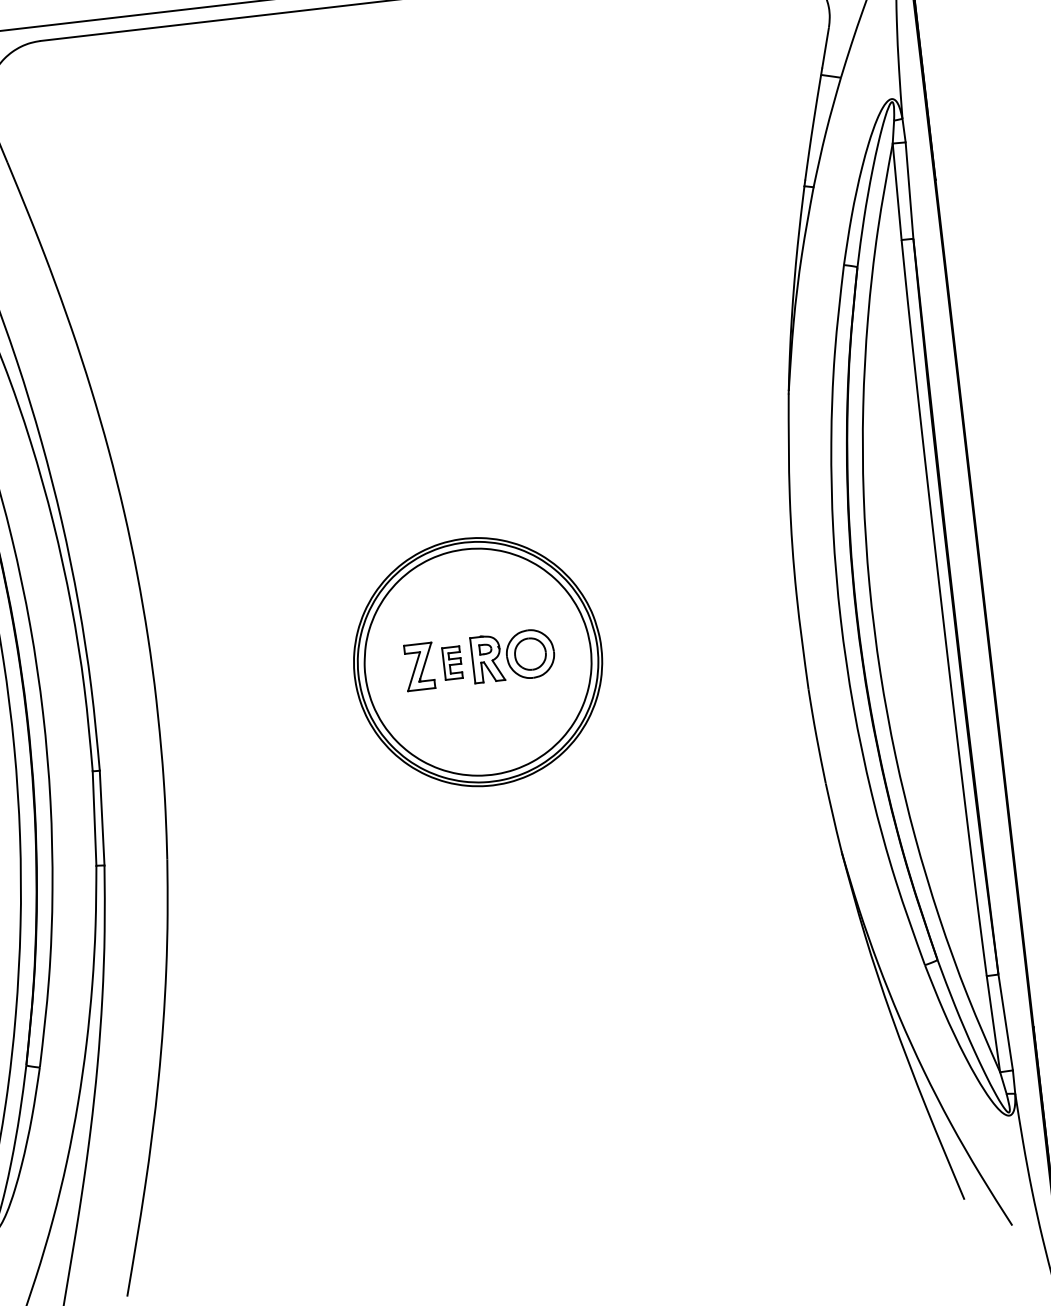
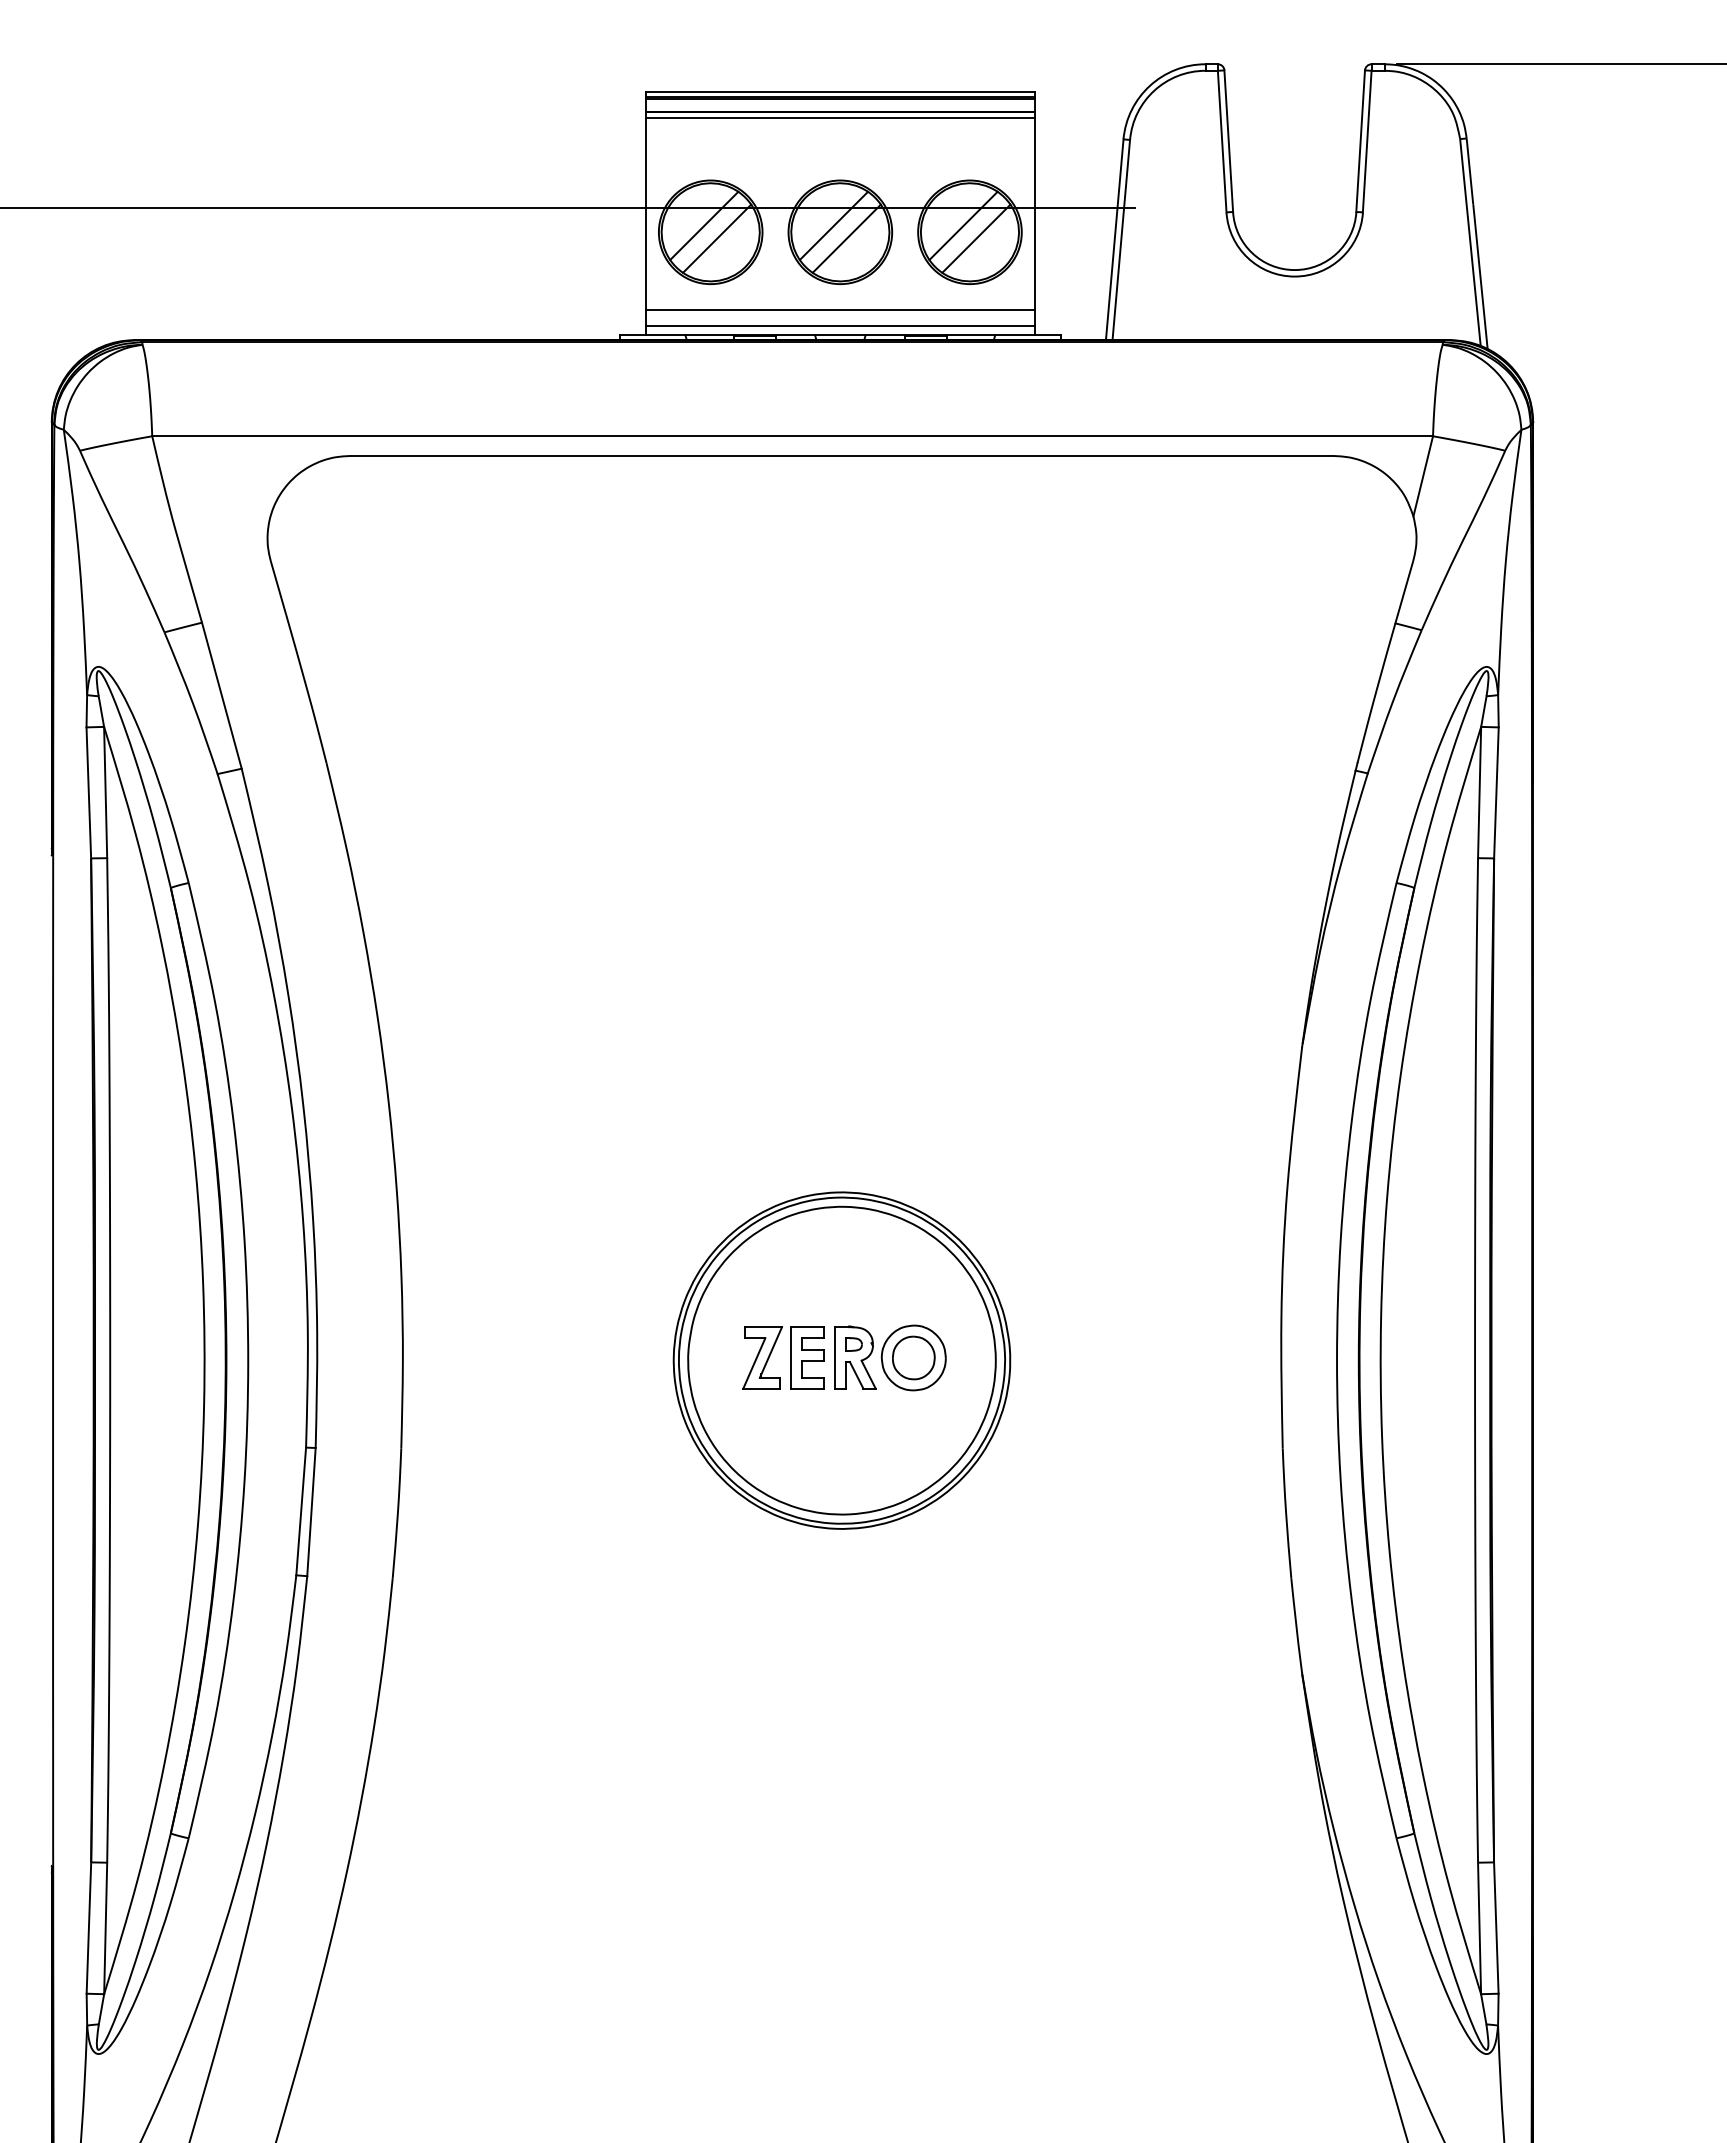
part: (452, 662) -> (807, 1357), size x1.43

